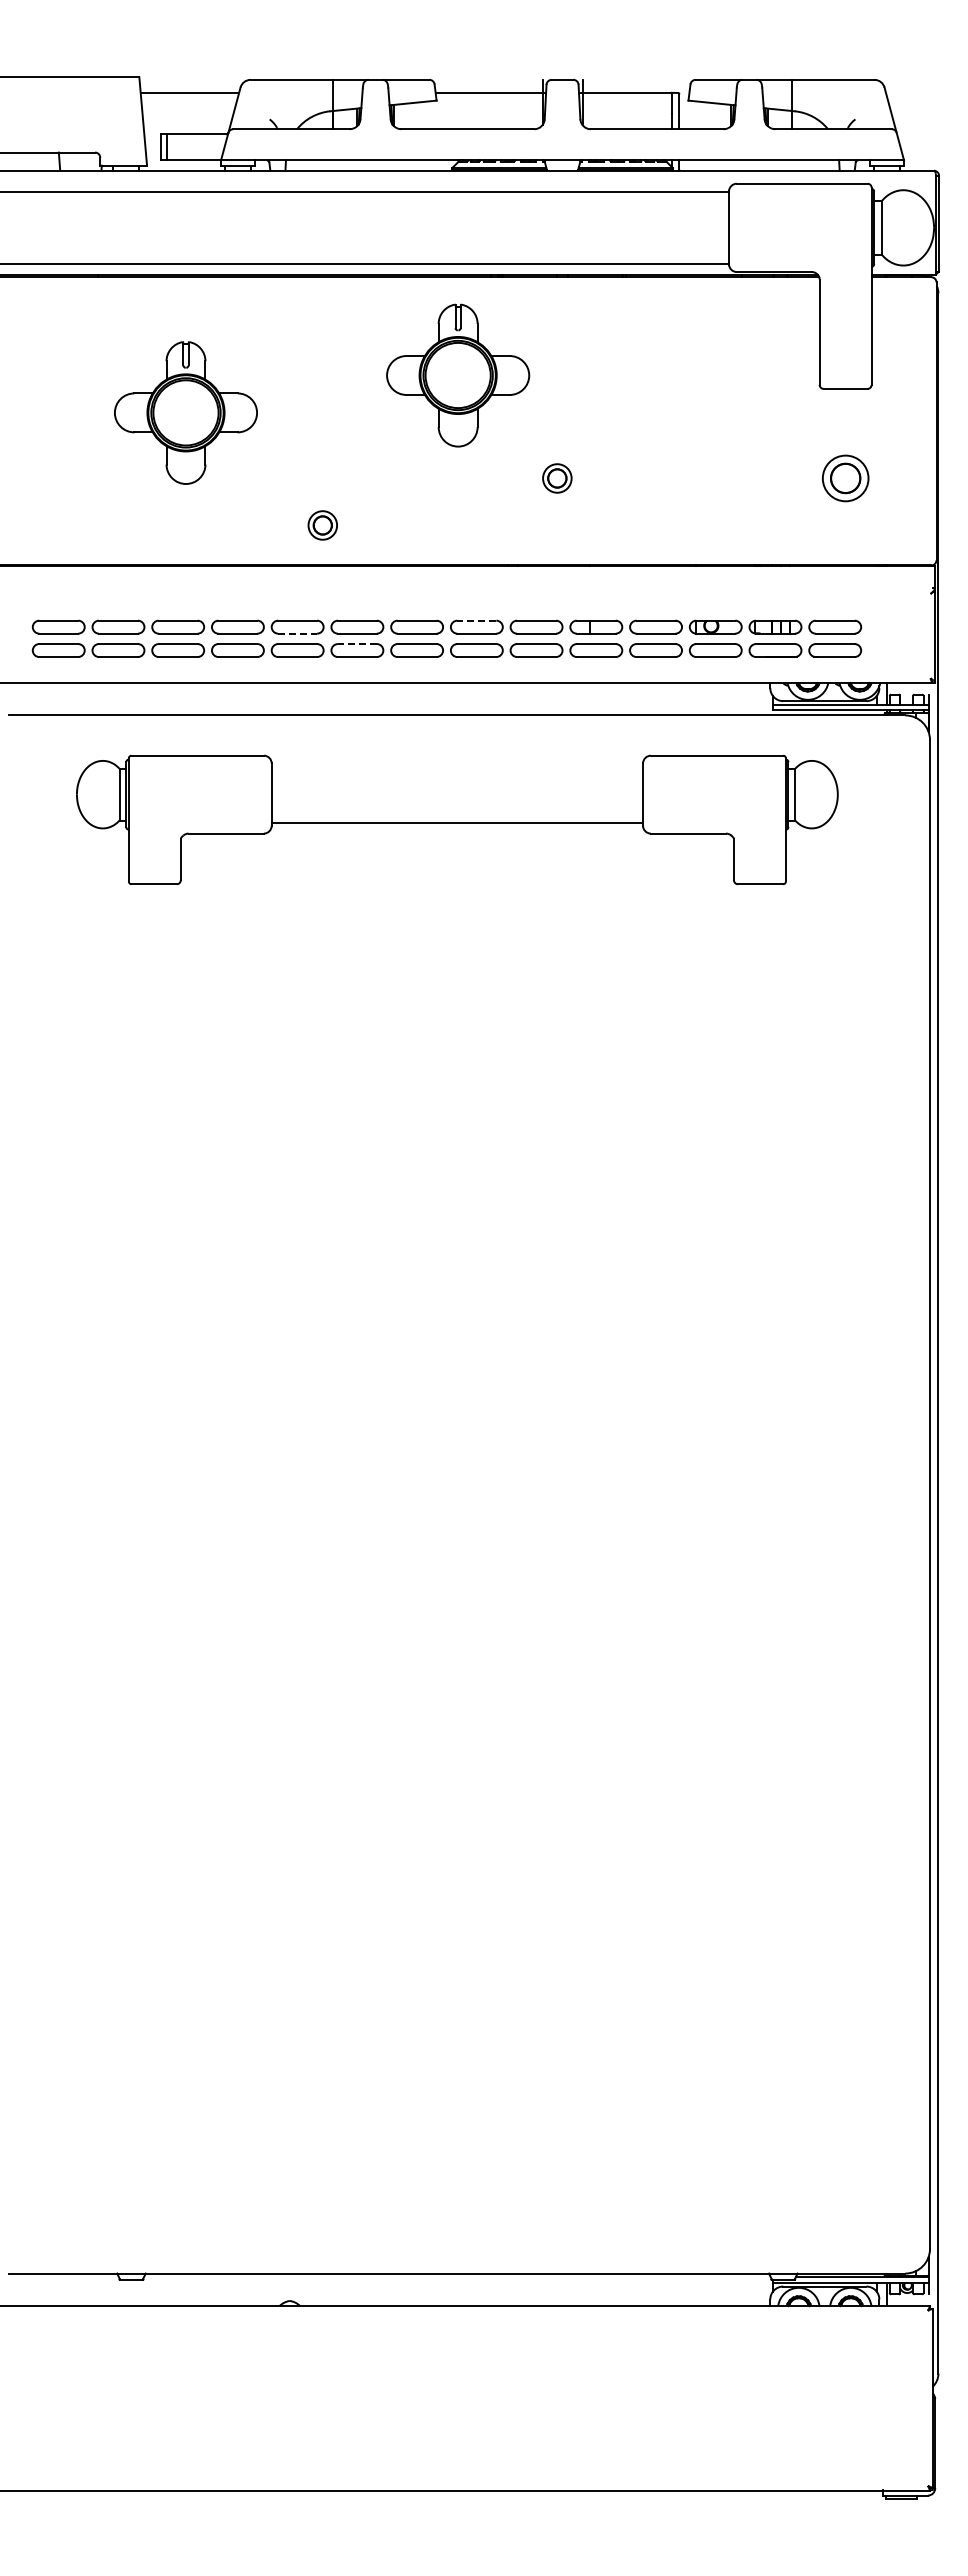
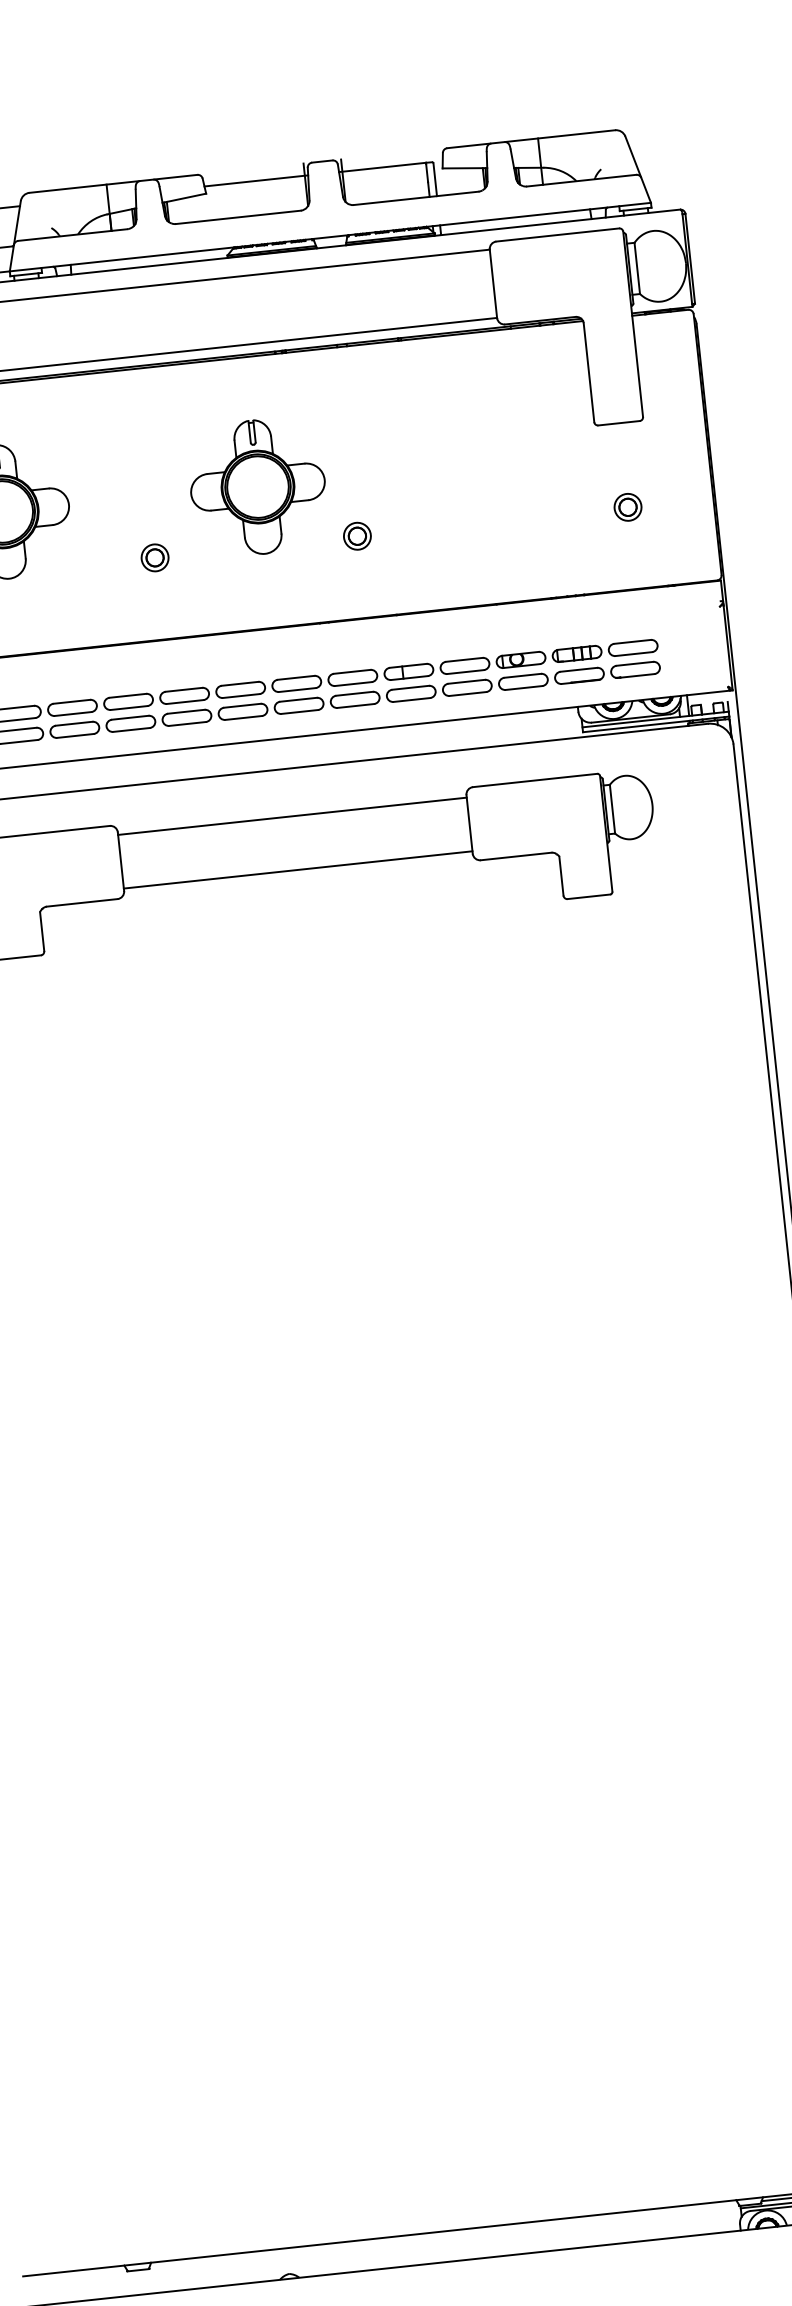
part: (458, 375) -> (258, 487), moved
part: (845, 478) -> (627, 507), size x0.62
part: (322, 525) -> (154, 557), moved
line: (476, 620) -> (295, 677), dashed -> solid
line: (298, 633) -> (129, 707), dashed -> solid
line: (356, 644) -> (185, 712), dashed -> solid
line: (457, 766) -> (292, 816), added

